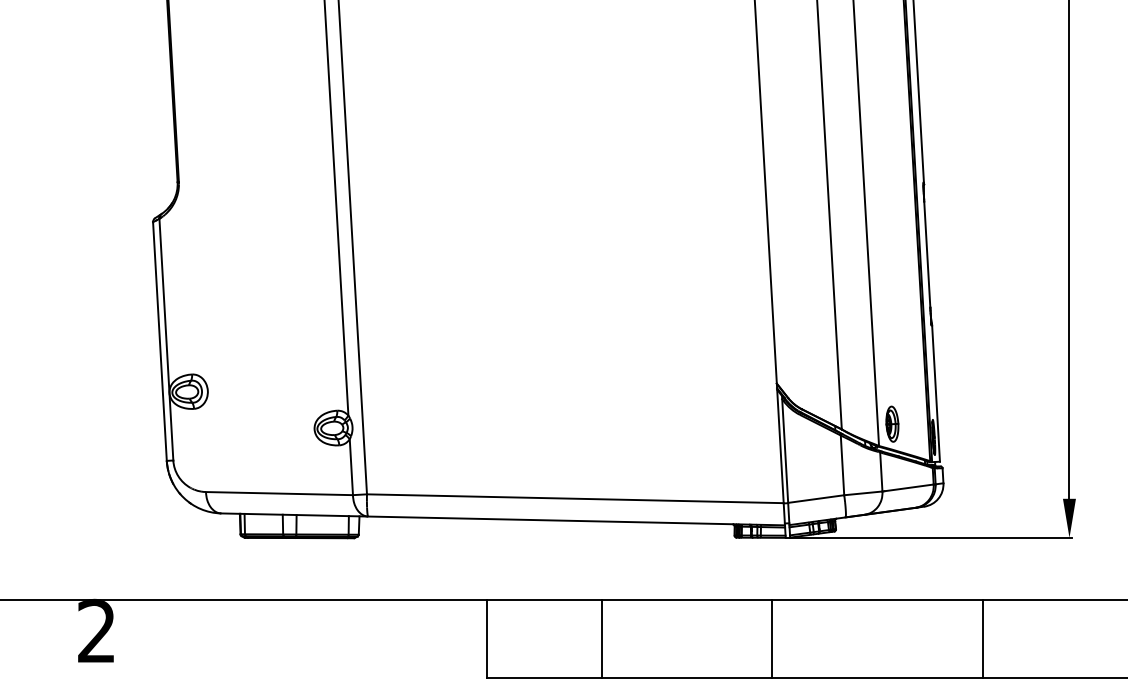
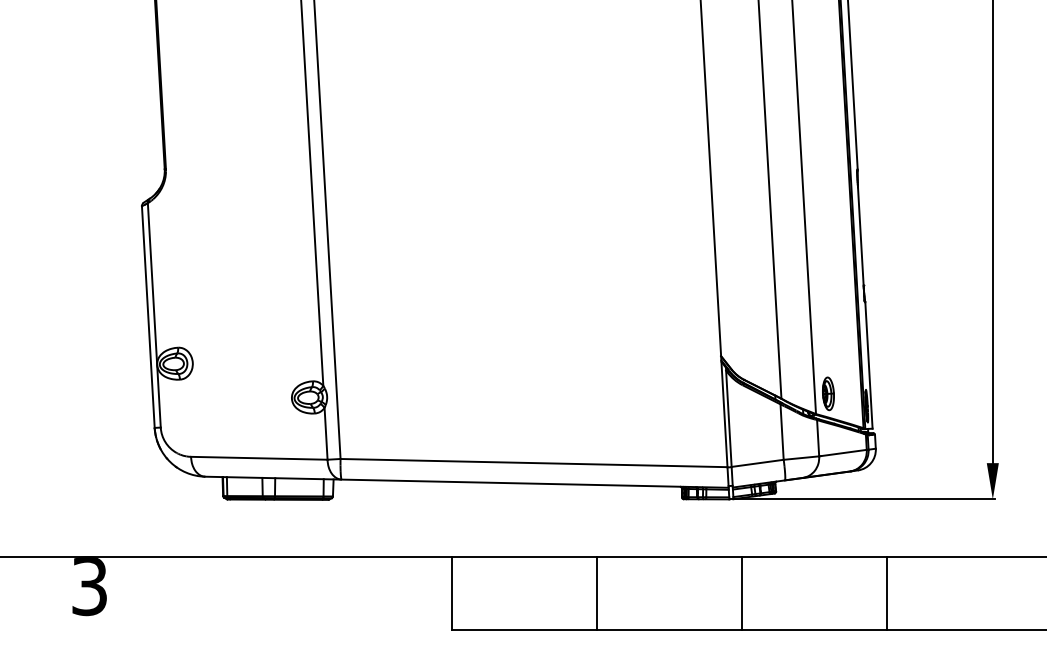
text: (96, 632) -> (89, 587), 2 -> 3
line: (601, 639) -> (597, 593), moved
line: (771, 639) -> (742, 593), moved
line: (982, 639) -> (887, 593), moved

